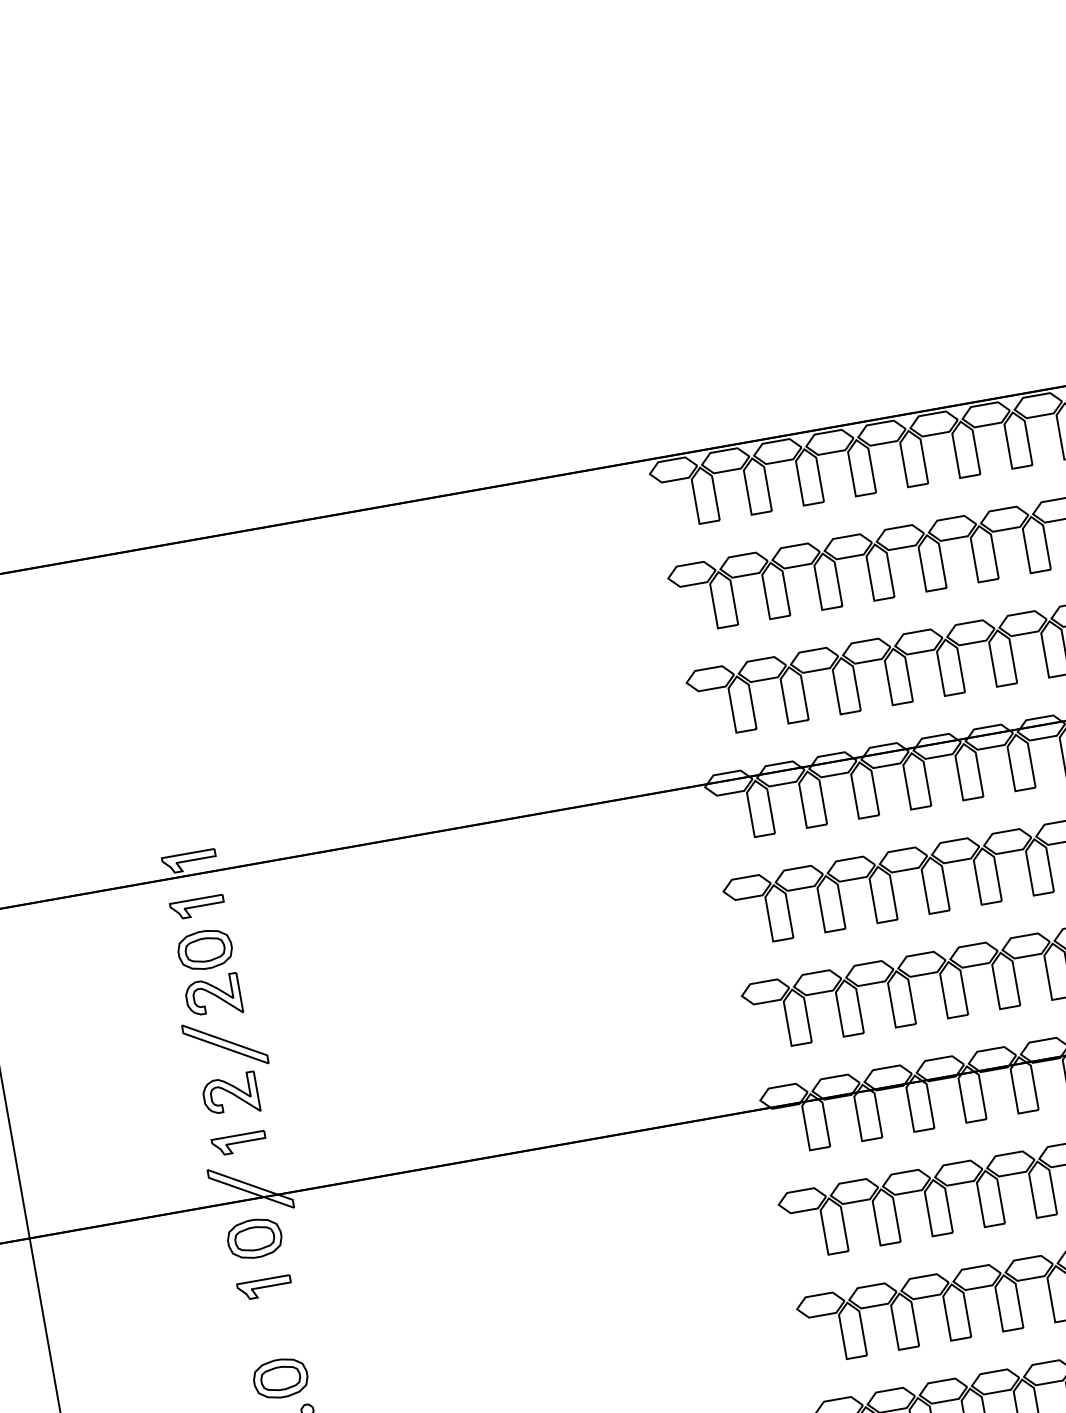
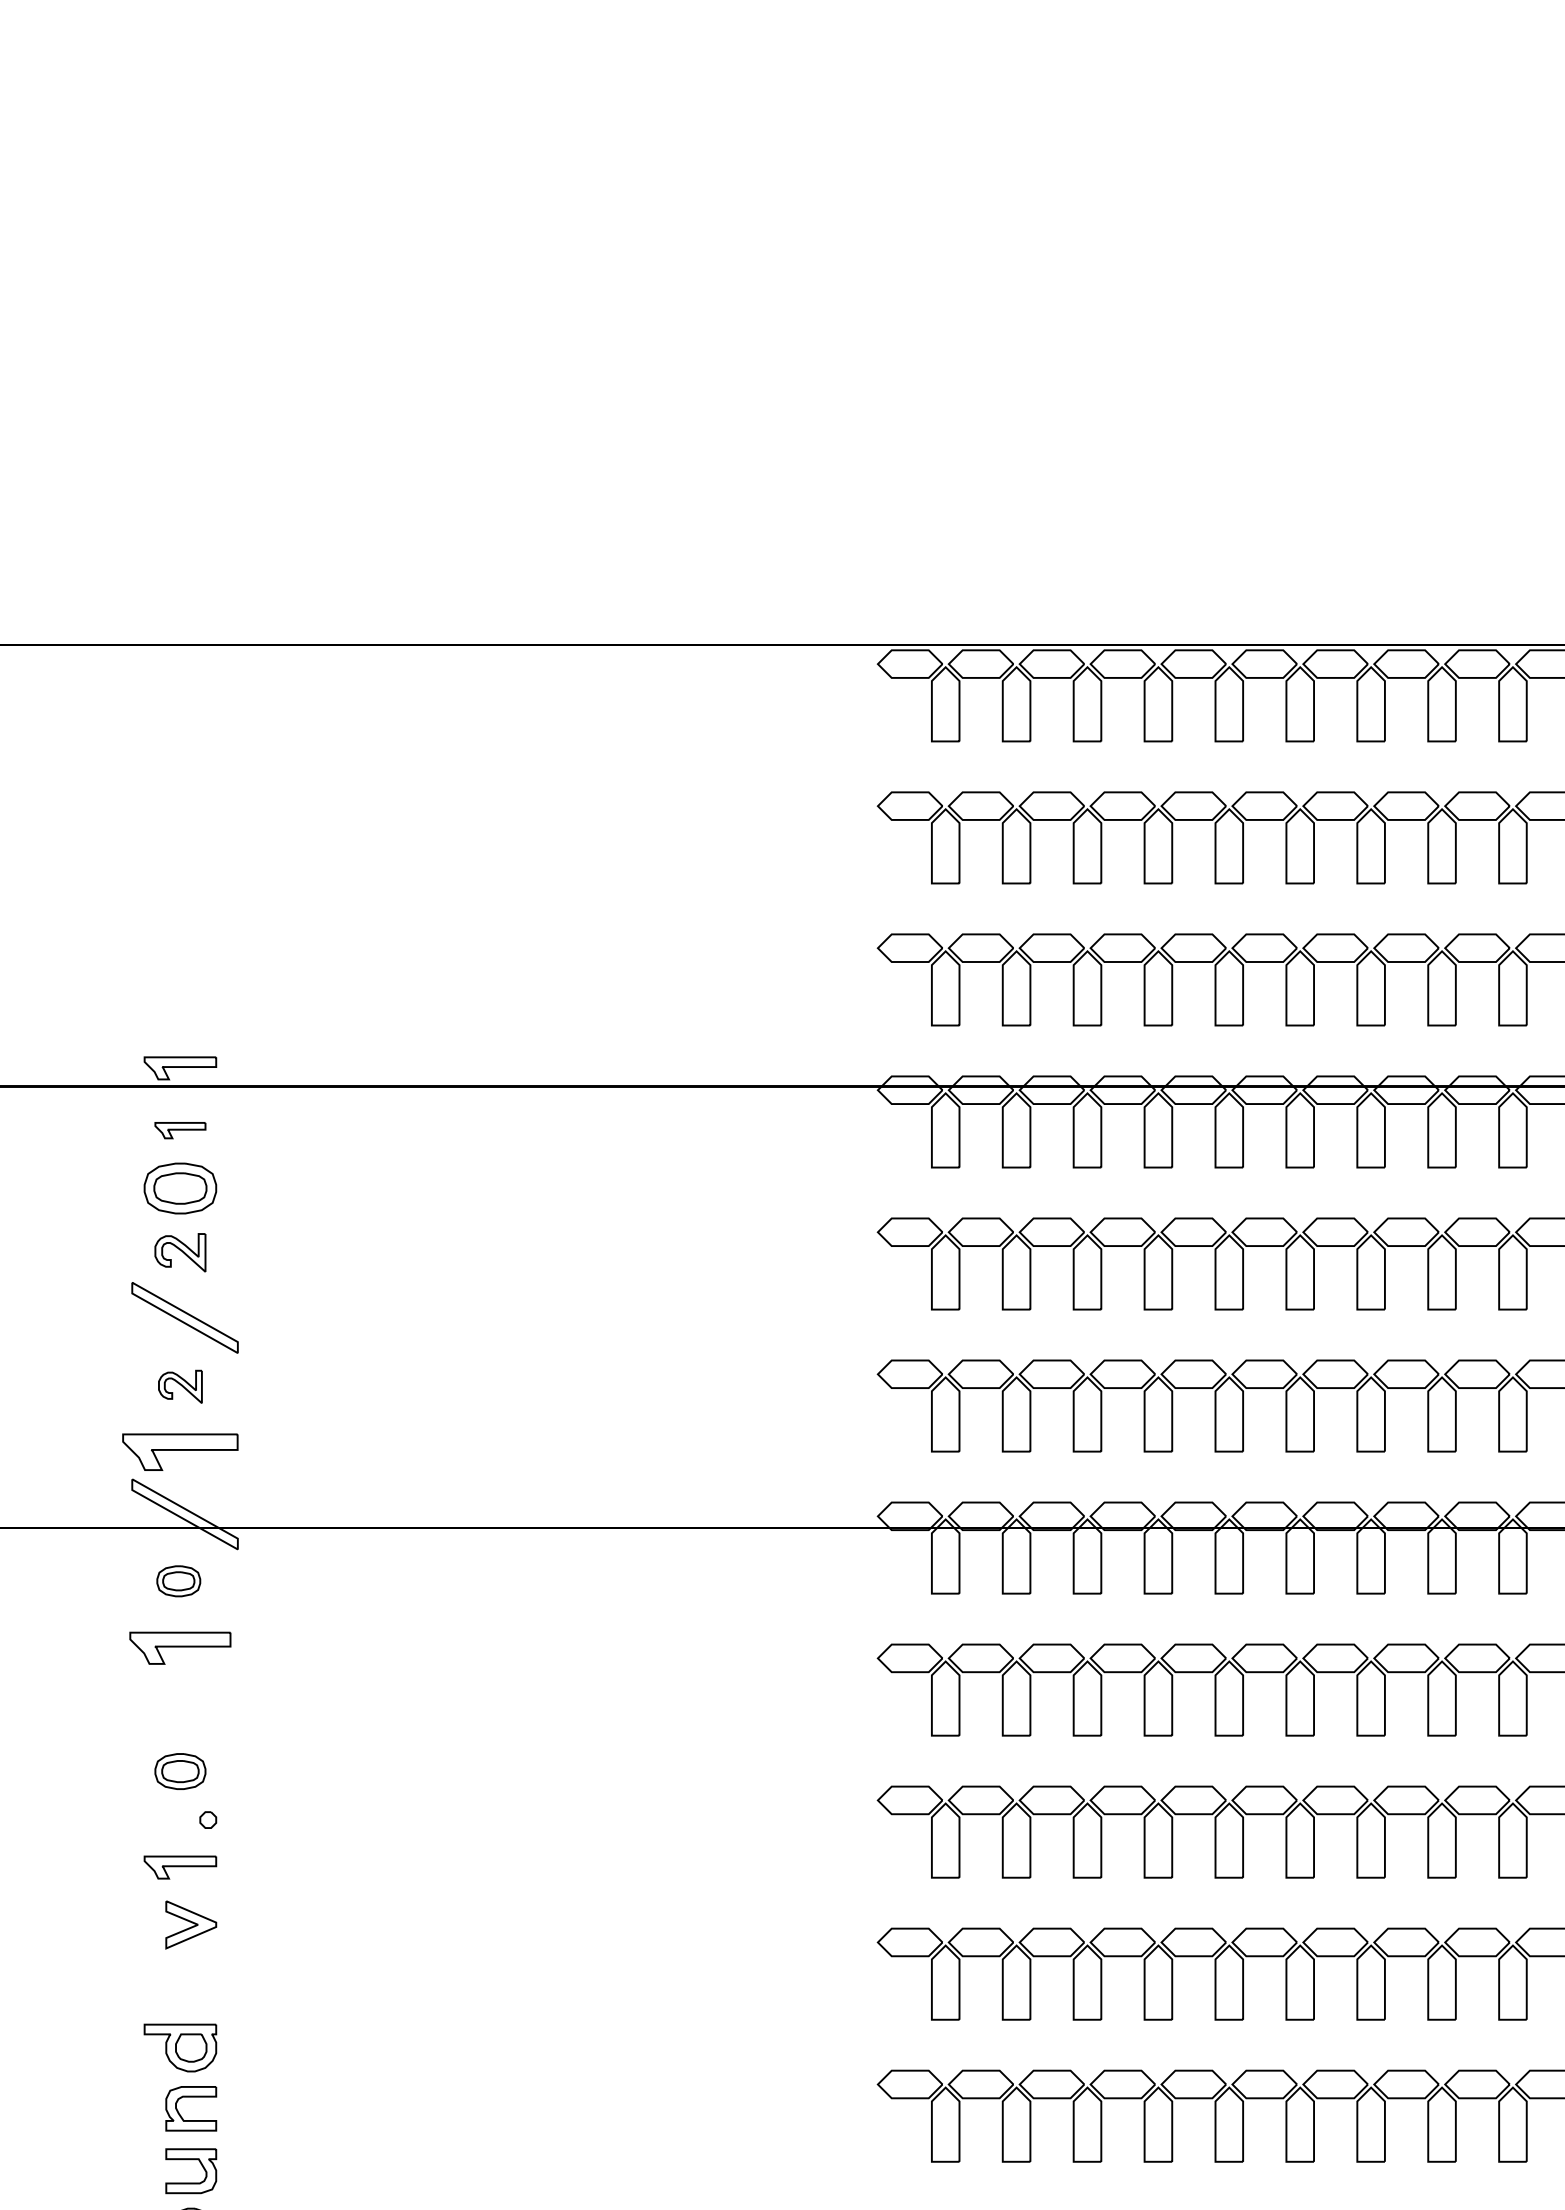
part: (197, 907) -> (180, 1130), size x0.7
part: (213, 996) -> (180, 1252), size x0.7
part: (230, 1095) -> (180, 1386), size x0.6
part: (239, 1143) -> (180, 1451), size x1.6
part: (254, 1239) -> (178, 1581), size x0.6
part: (264, 1288) -> (180, 1648), size x1.4
part: (280, 1378) -> (180, 1771), size x0.7

